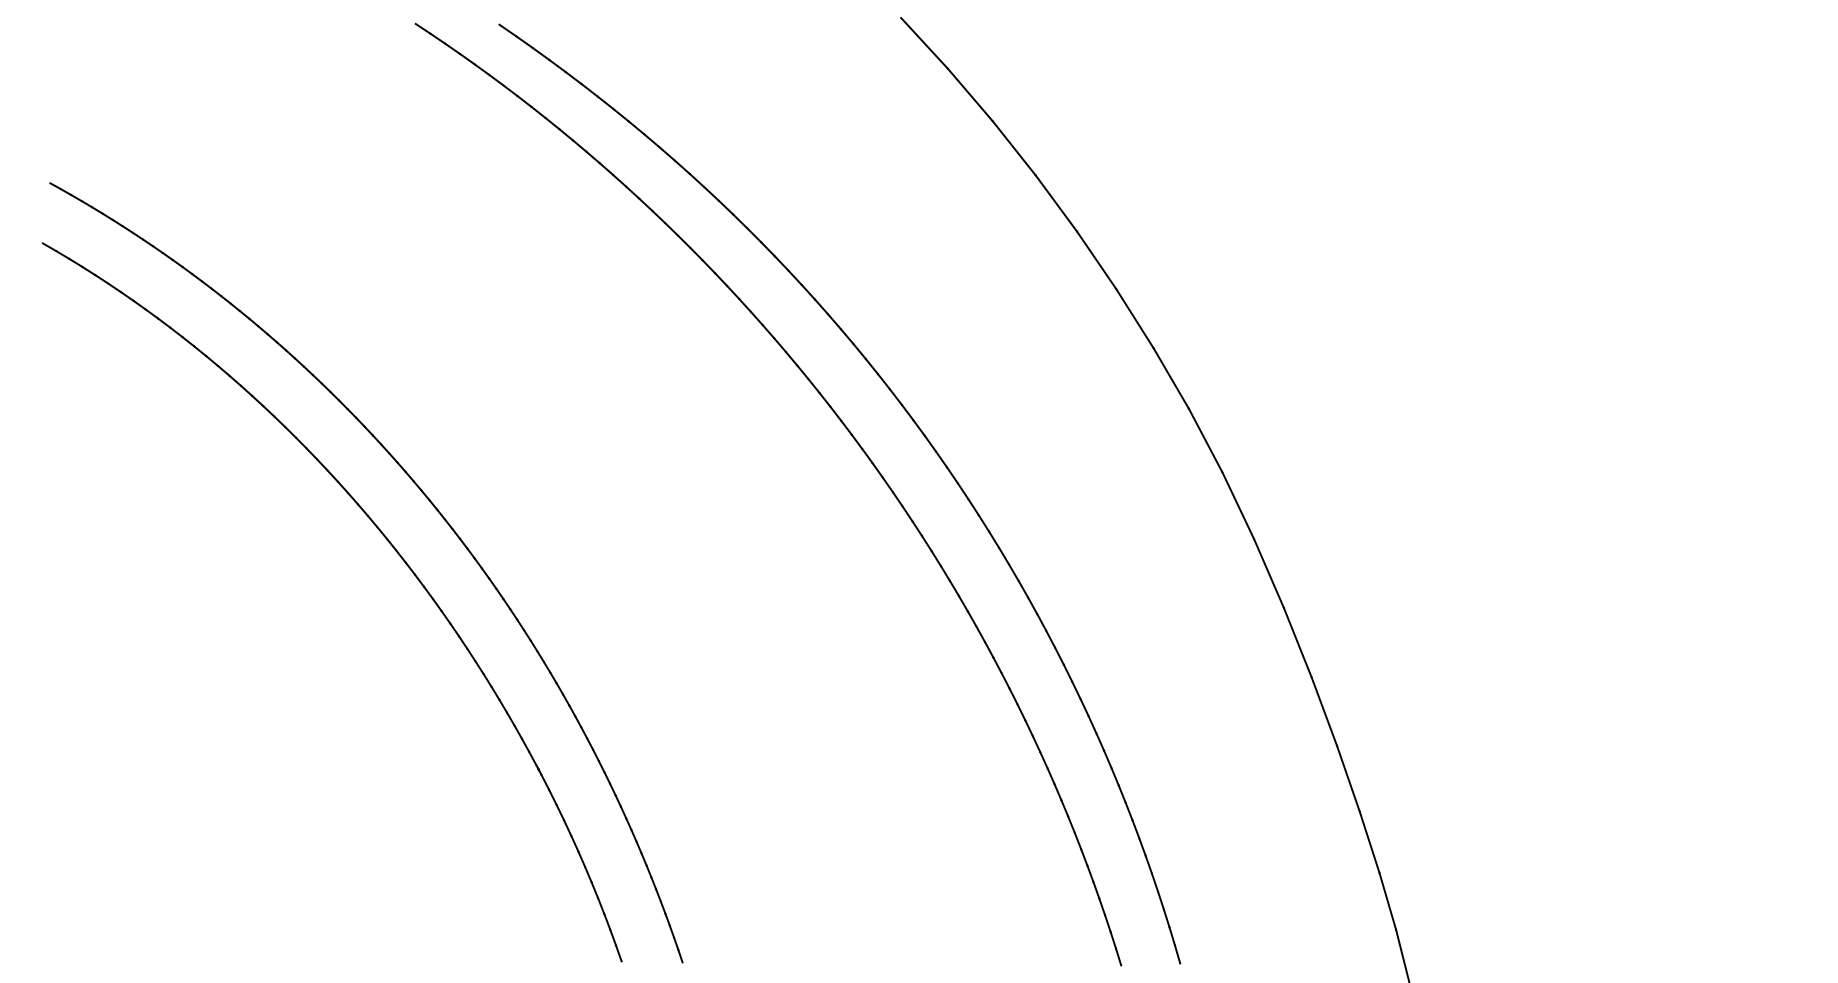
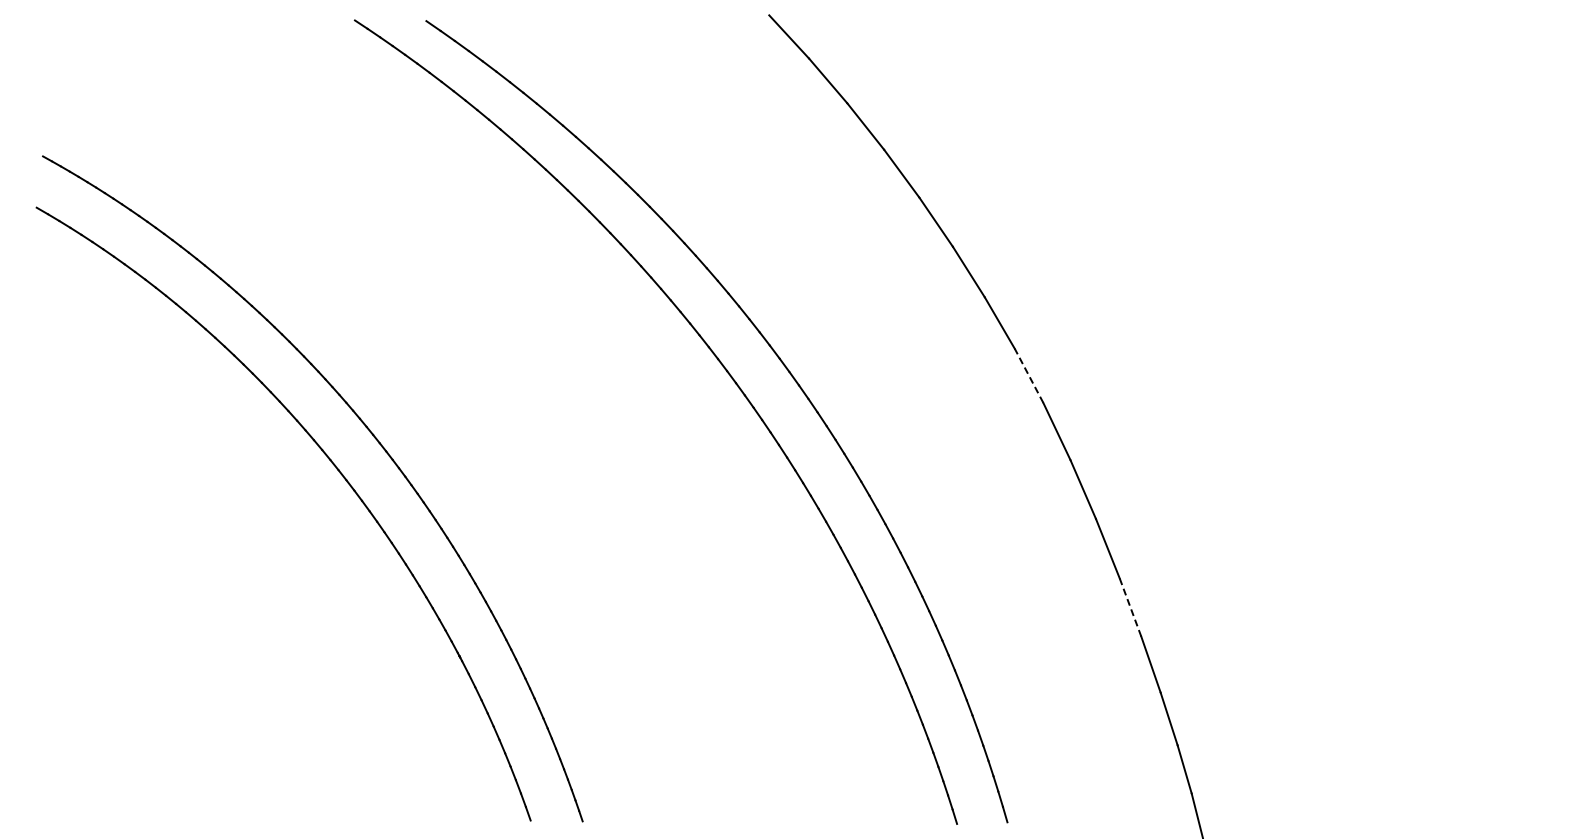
line: (1206, 439) -> (1029, 375), solid -> dashed
line: (1324, 710) -> (1130, 606), solid -> dashed

